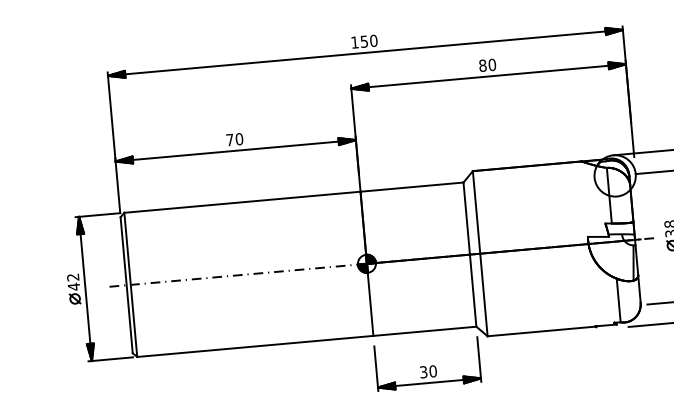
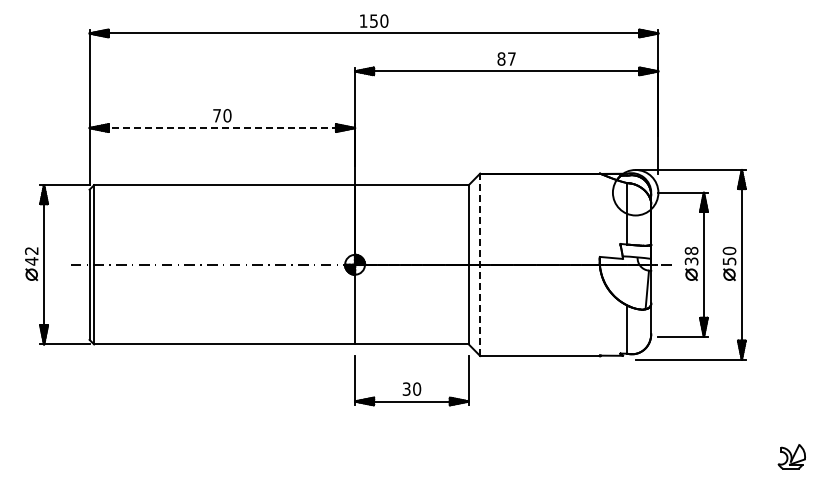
text: (491, 64) -> (511, 58), 80 -> 87
line: (235, 151) -> (222, 128), solid -> dashed
line: (480, 253) -> (480, 264), solid -> dashed

